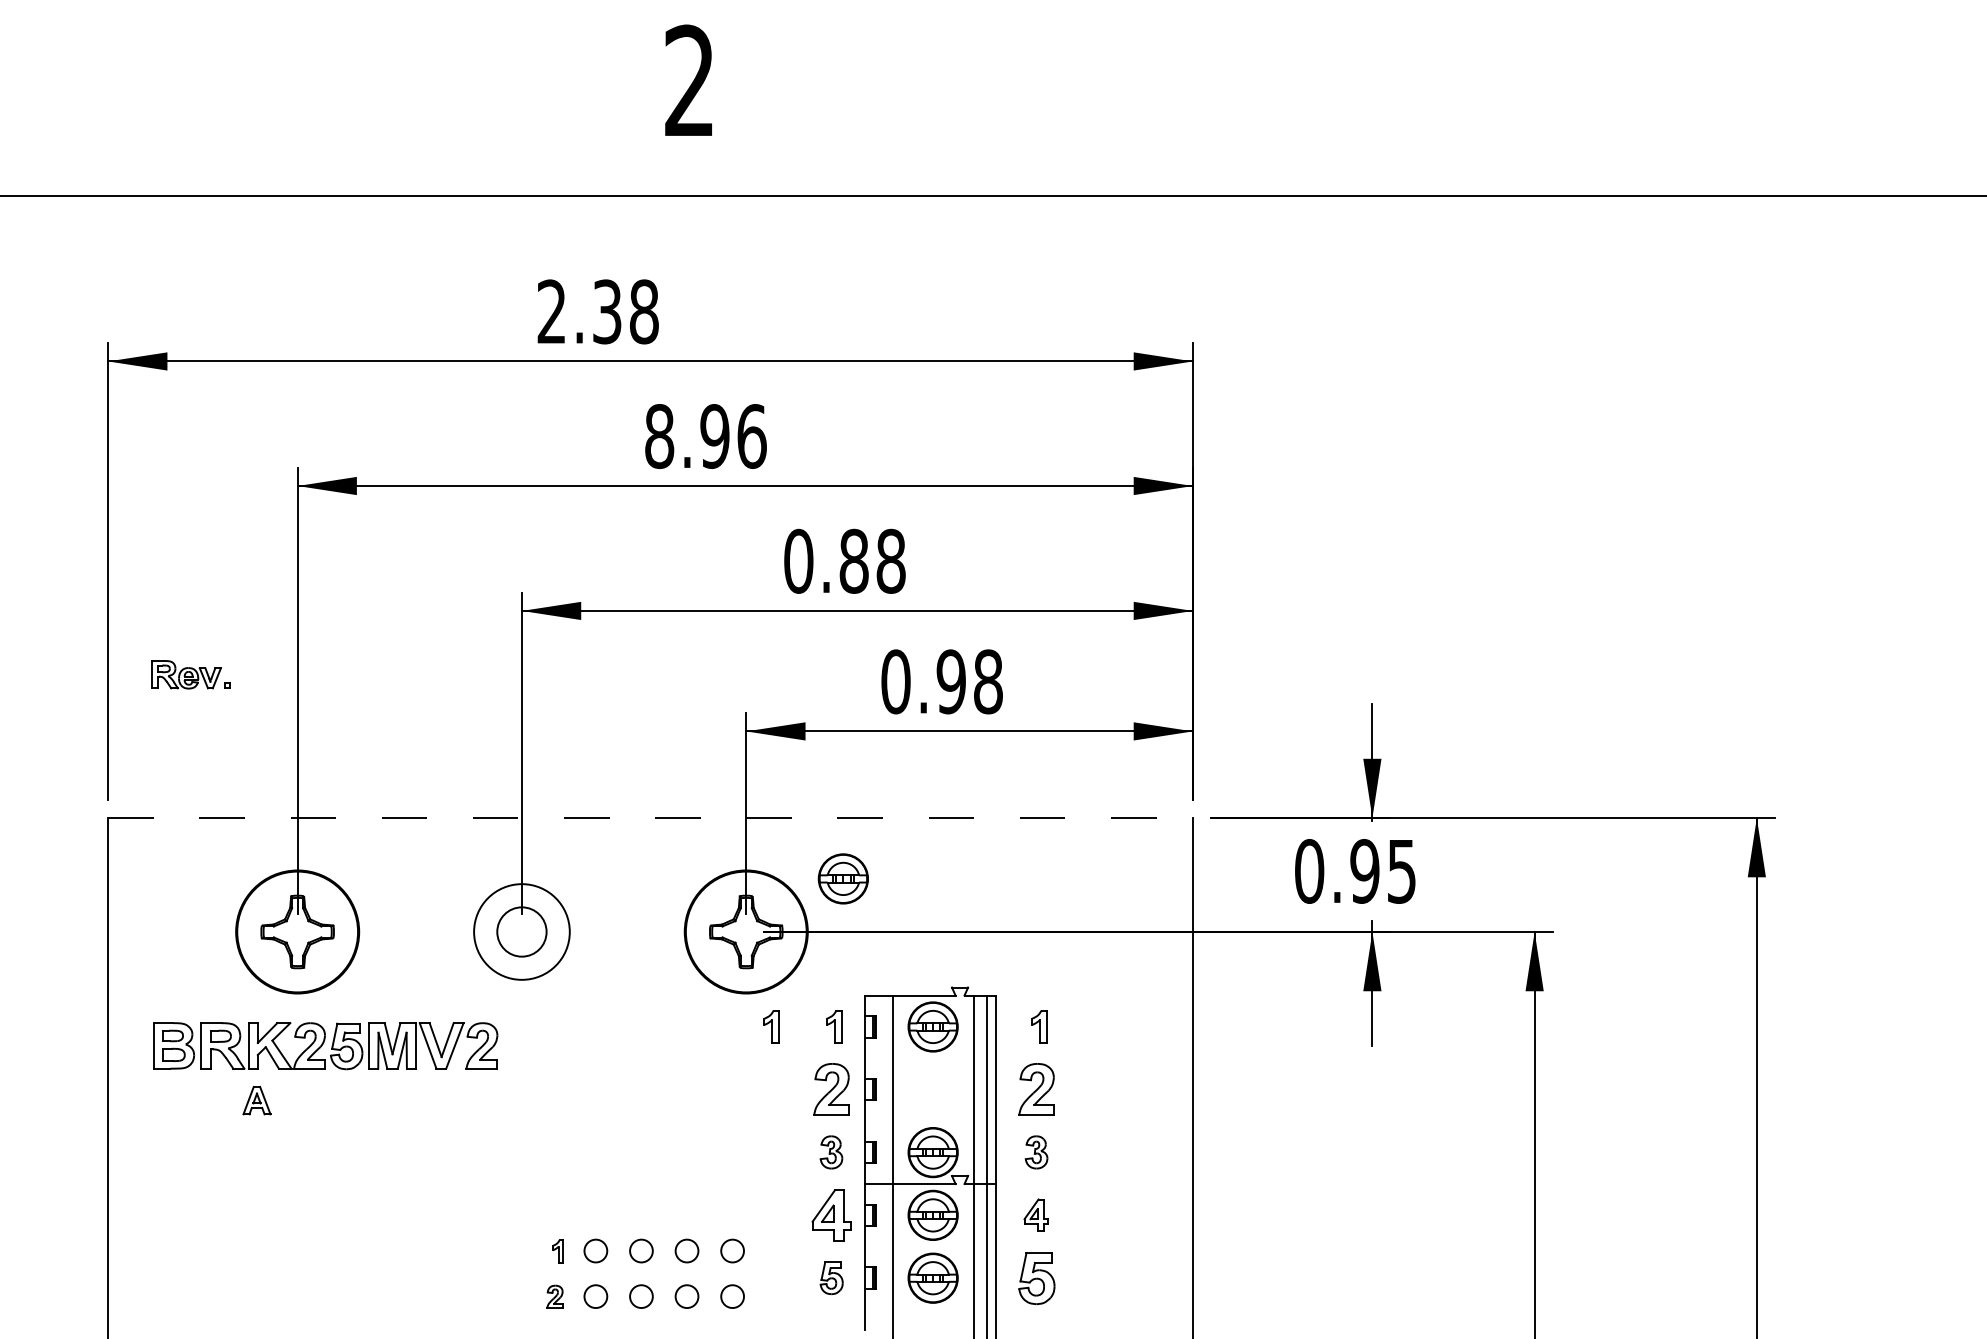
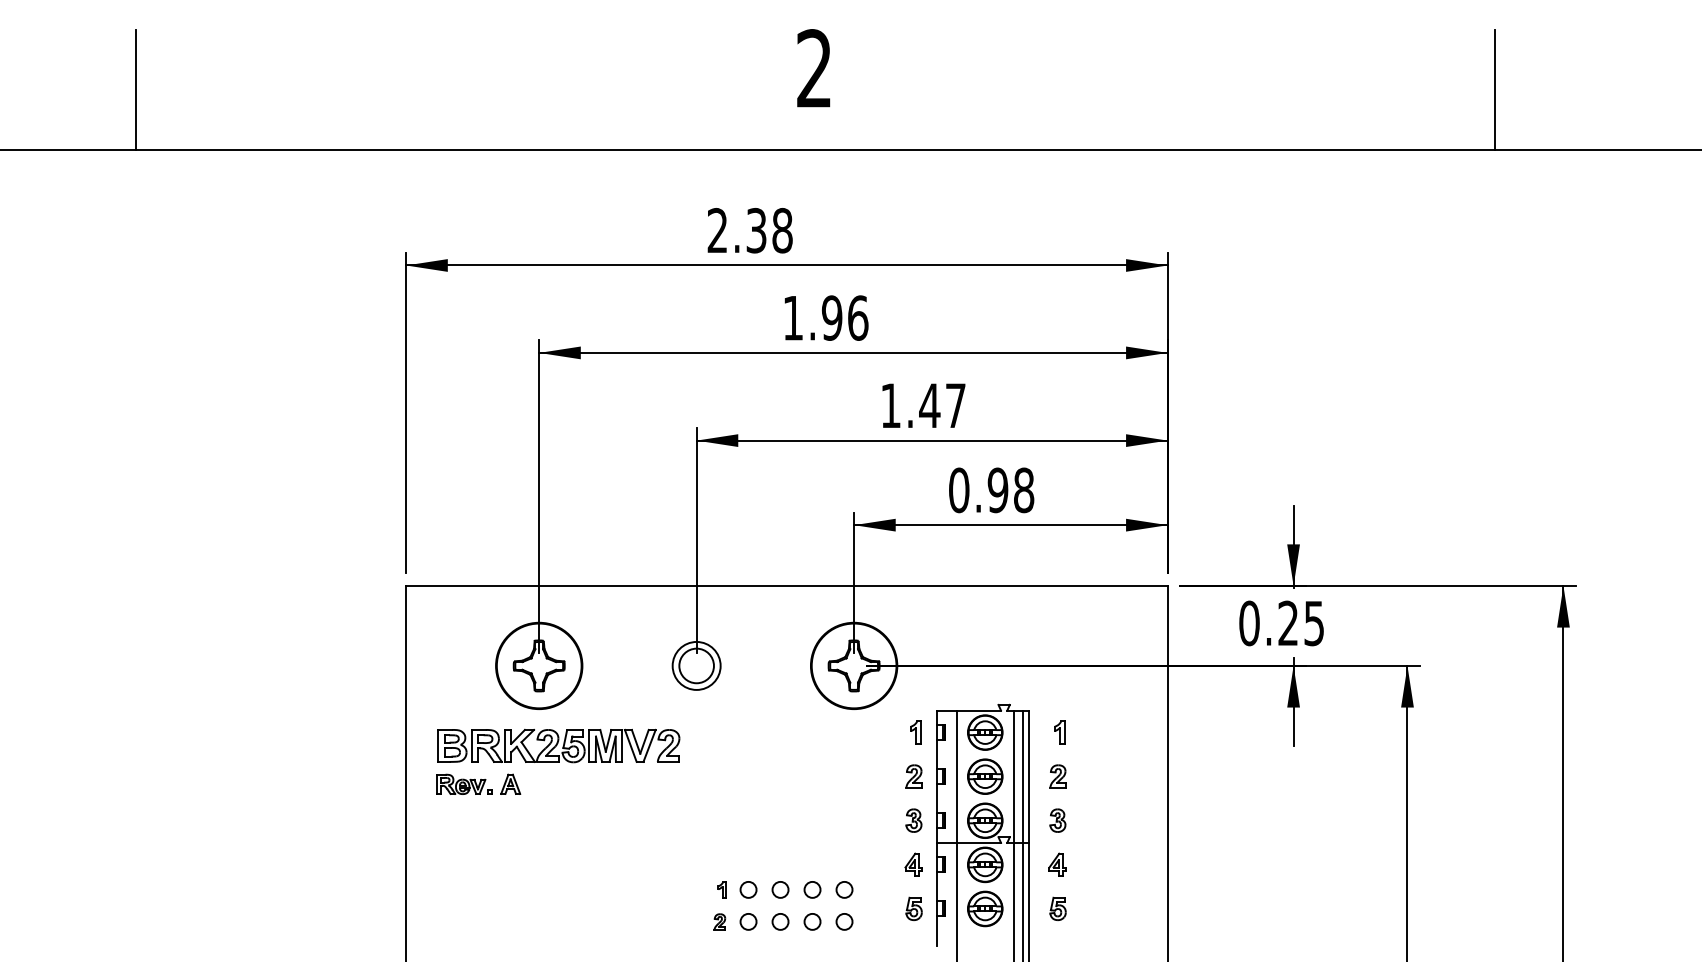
line: (1660, 110) -> (1495, 89), added
text: (659, 435) -> (793, 317), 8.96 -> 1.96
text: (845, 560) -> (923, 405), 0.88 -> 1.47
part: (191, 673) -> (464, 783), moved
line: (649, 817) -> (786, 585), dashed -> solid
text: (1365, 871) -> (1288, 623), 0.95 -> 0.25
part: (843, 878) -> (985, 776), moved
circle: (521, 931) -> (696, 665), size x0.71
part: (771, 1026) -> (871, 732), removed
part: (830, 1089) -> (913, 776), size x0.62
part: (1036, 1089) -> (1057, 776), size x0.62
part: (830, 1214) -> (913, 864), size x0.62
part: (1036, 1277) -> (1057, 908), size x0.62

